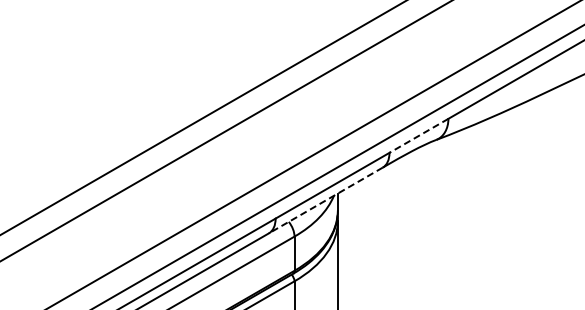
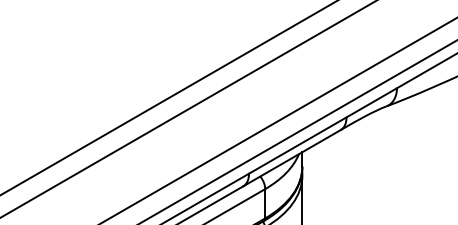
line: (418, 136) -> (371, 103), dashed -> solid
line: (325, 200) -> (291, 158), dashed -> solid

